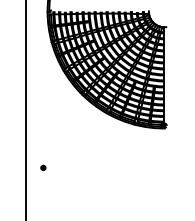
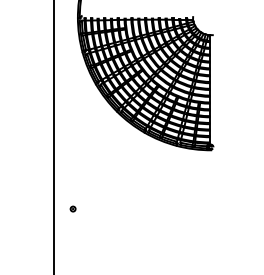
part: (42, 167) -> (72, 208), moved

